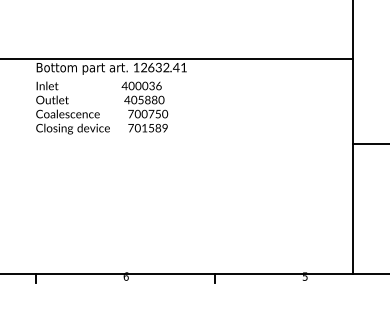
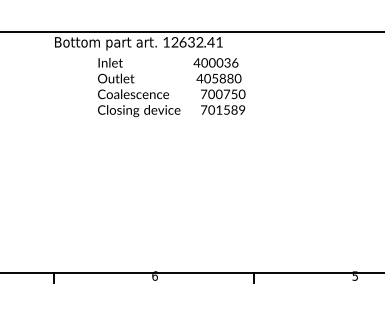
text: (102, 107) -> (172, 86), moved

